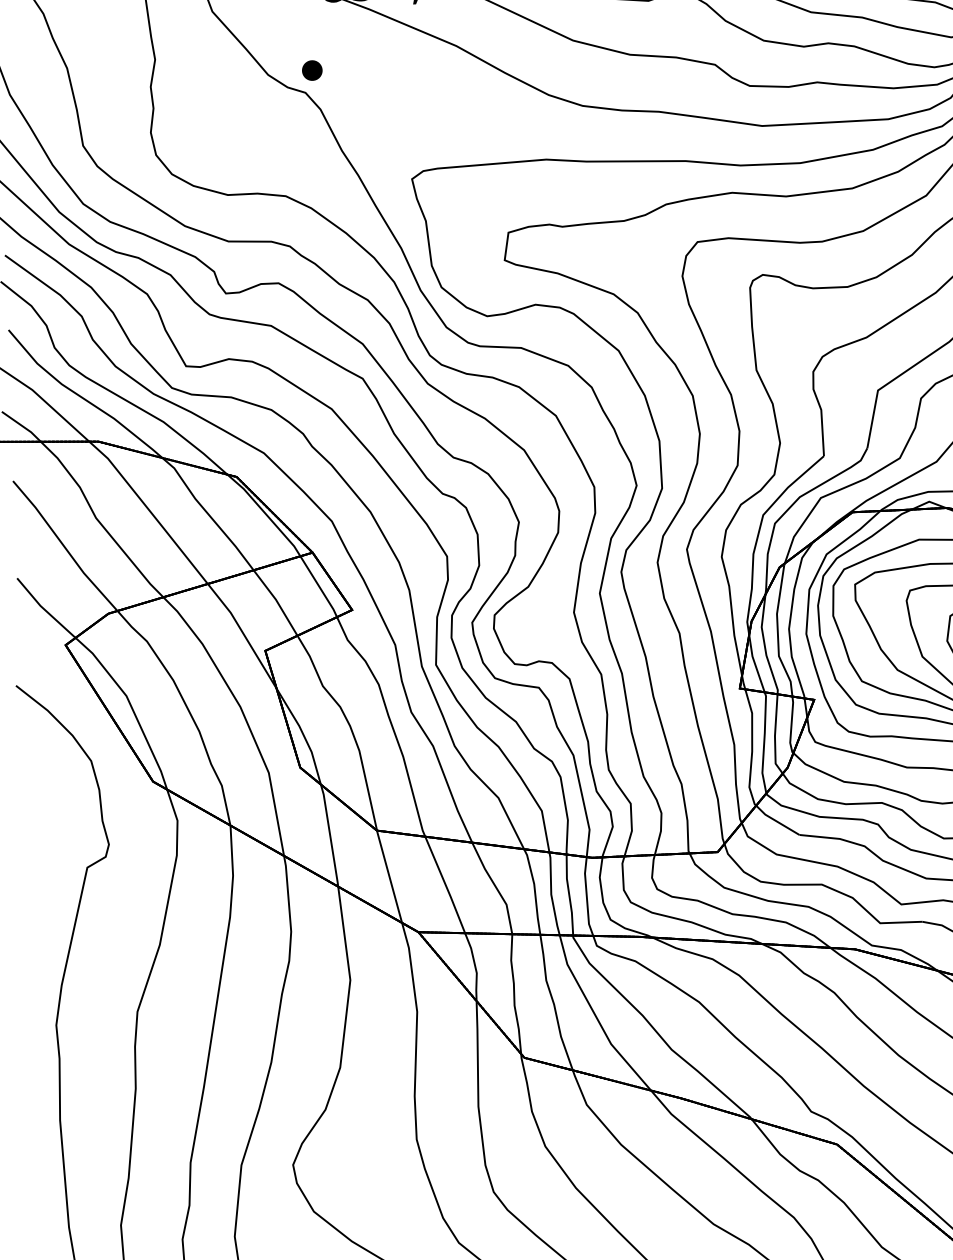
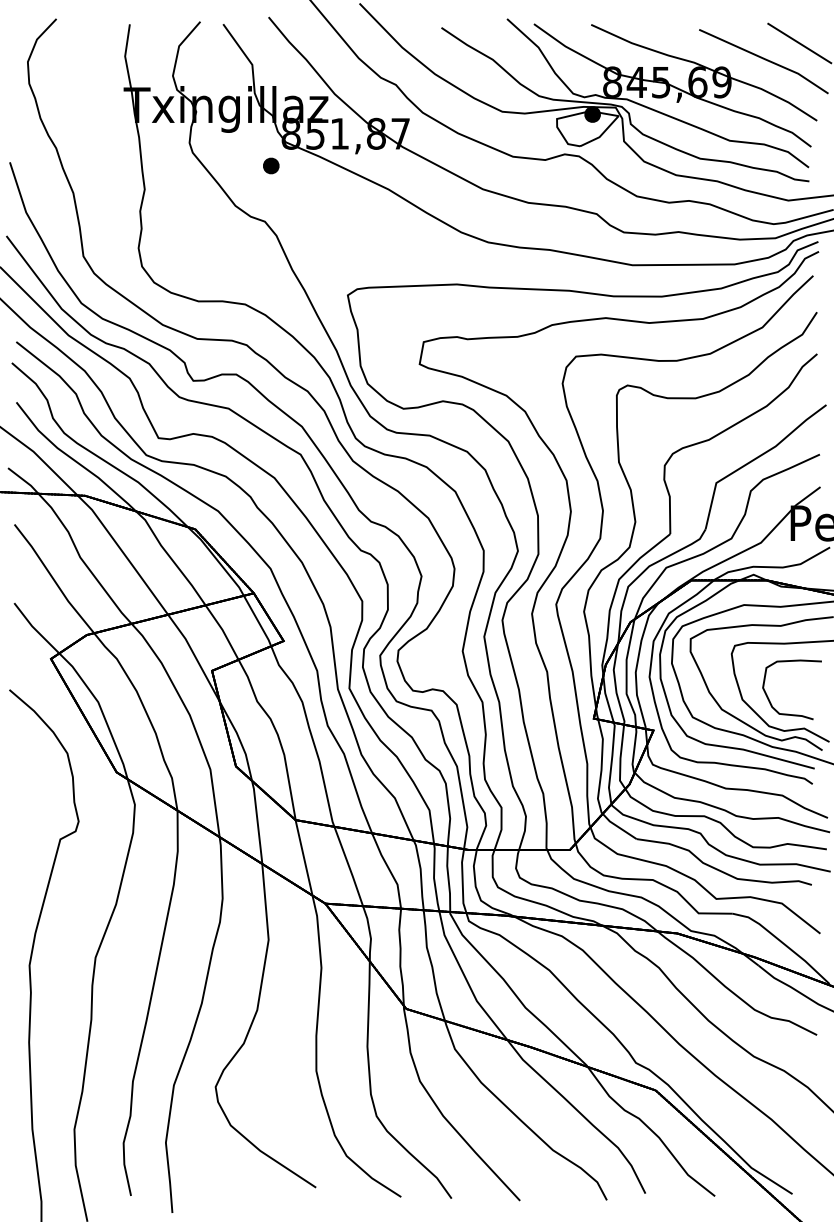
part: (312, 69) -> (271, 165), moved

